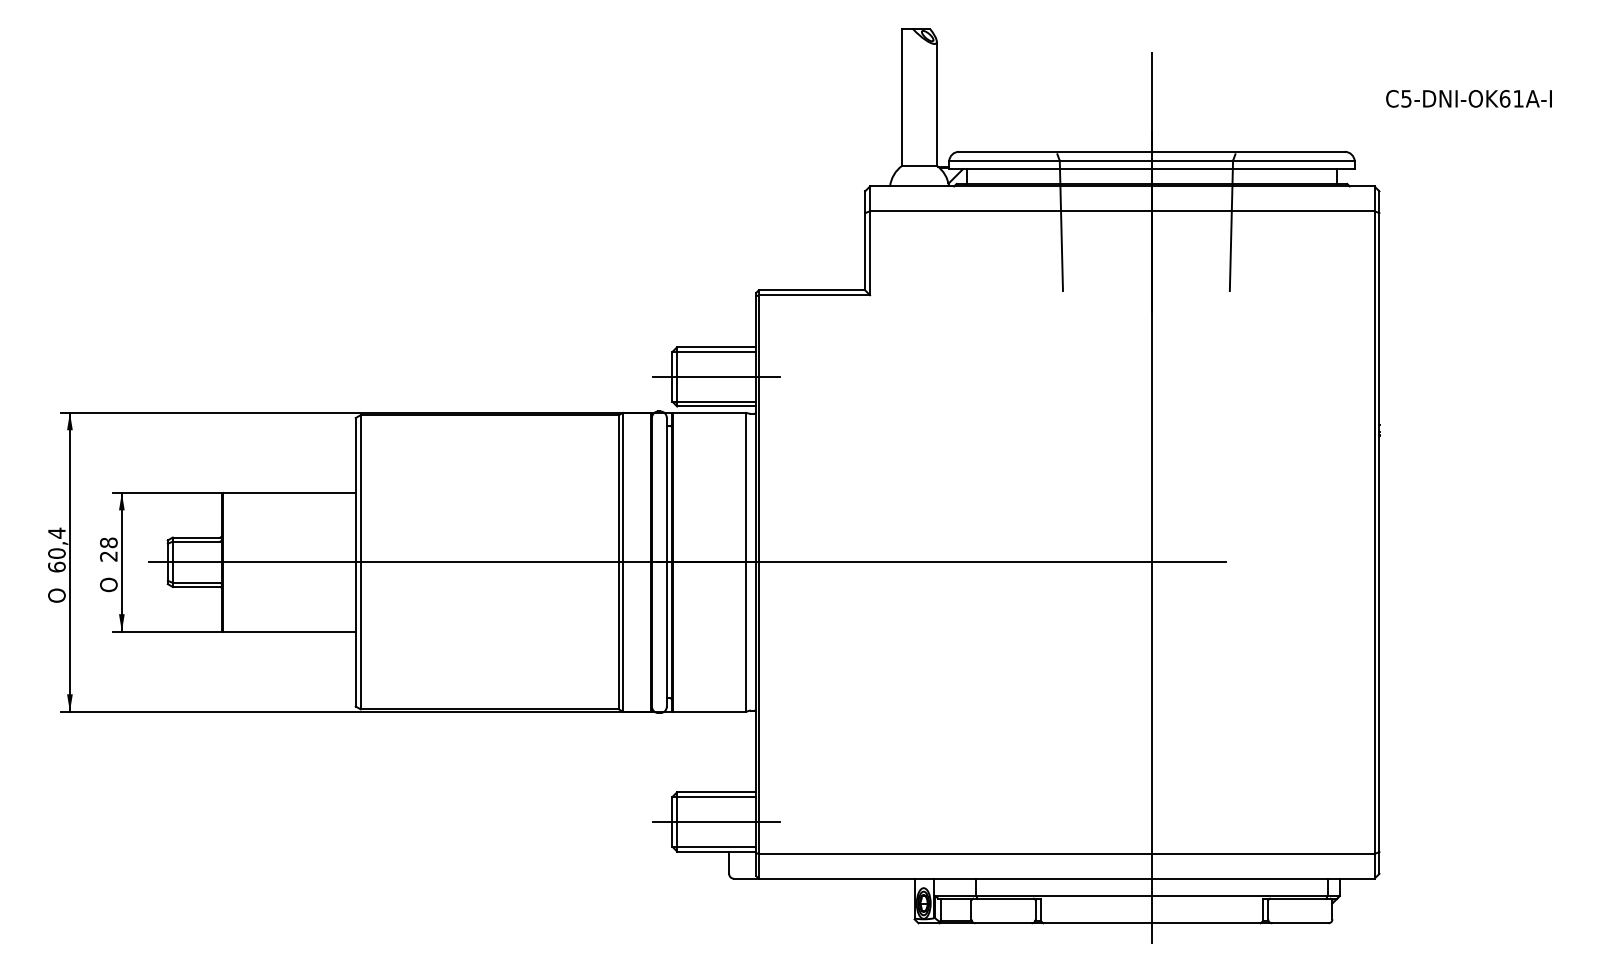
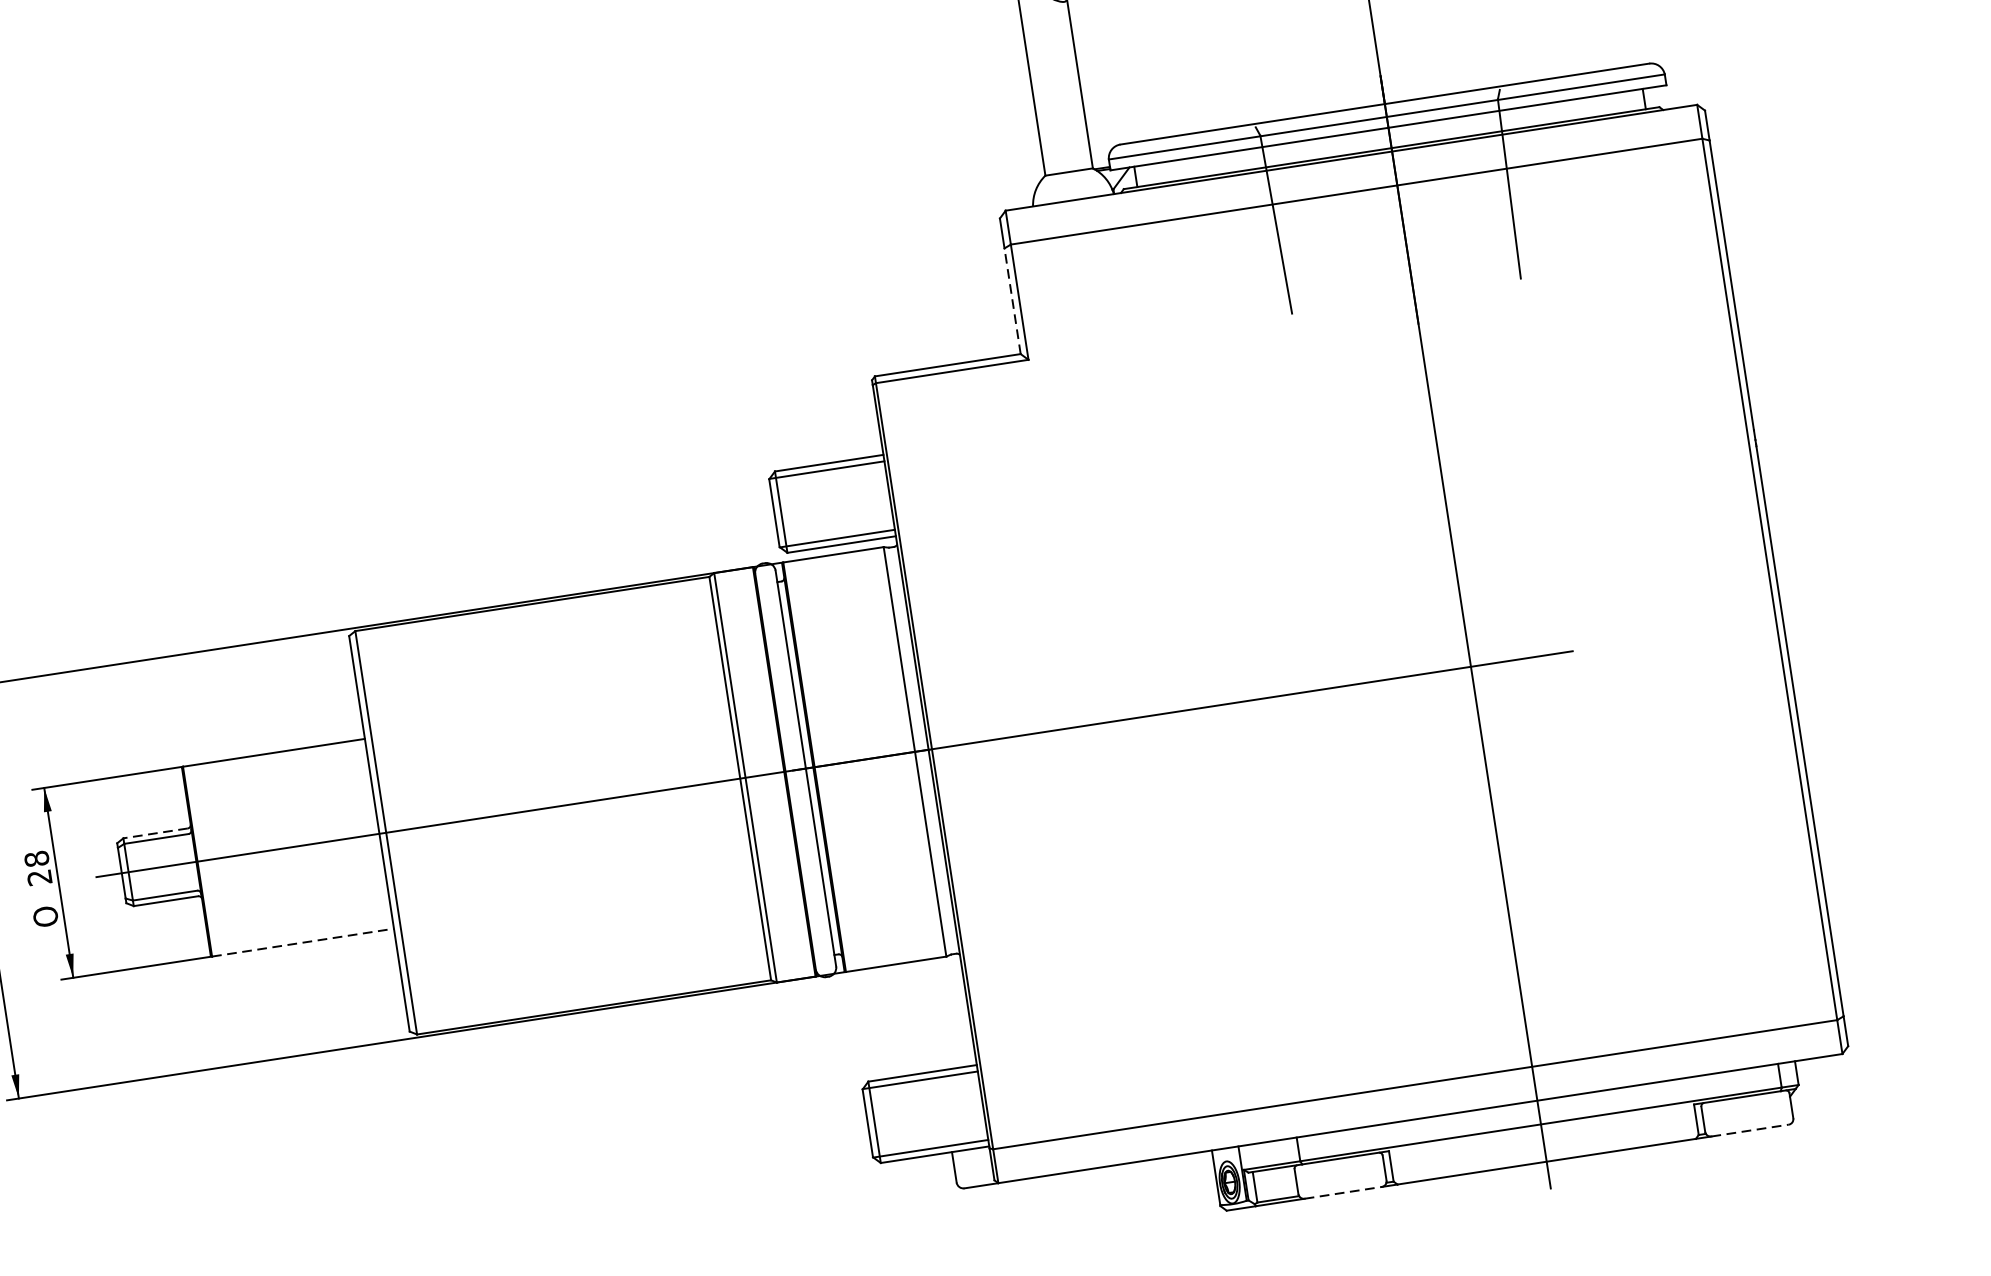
line: (865, 251) -> (1013, 300), solid -> dashed
line: (716, 376) -> (835, 503), removed
line: (195, 537) -> (154, 833), solid -> dashed
line: (289, 631) -> (303, 942), solid -> dashed
line: (716, 821) -> (928, 1113), removed
line: (1004, 923) -> (1344, 1192), solid -> dashed
line: (1300, 923) -> (1750, 1130), solid -> dashed

